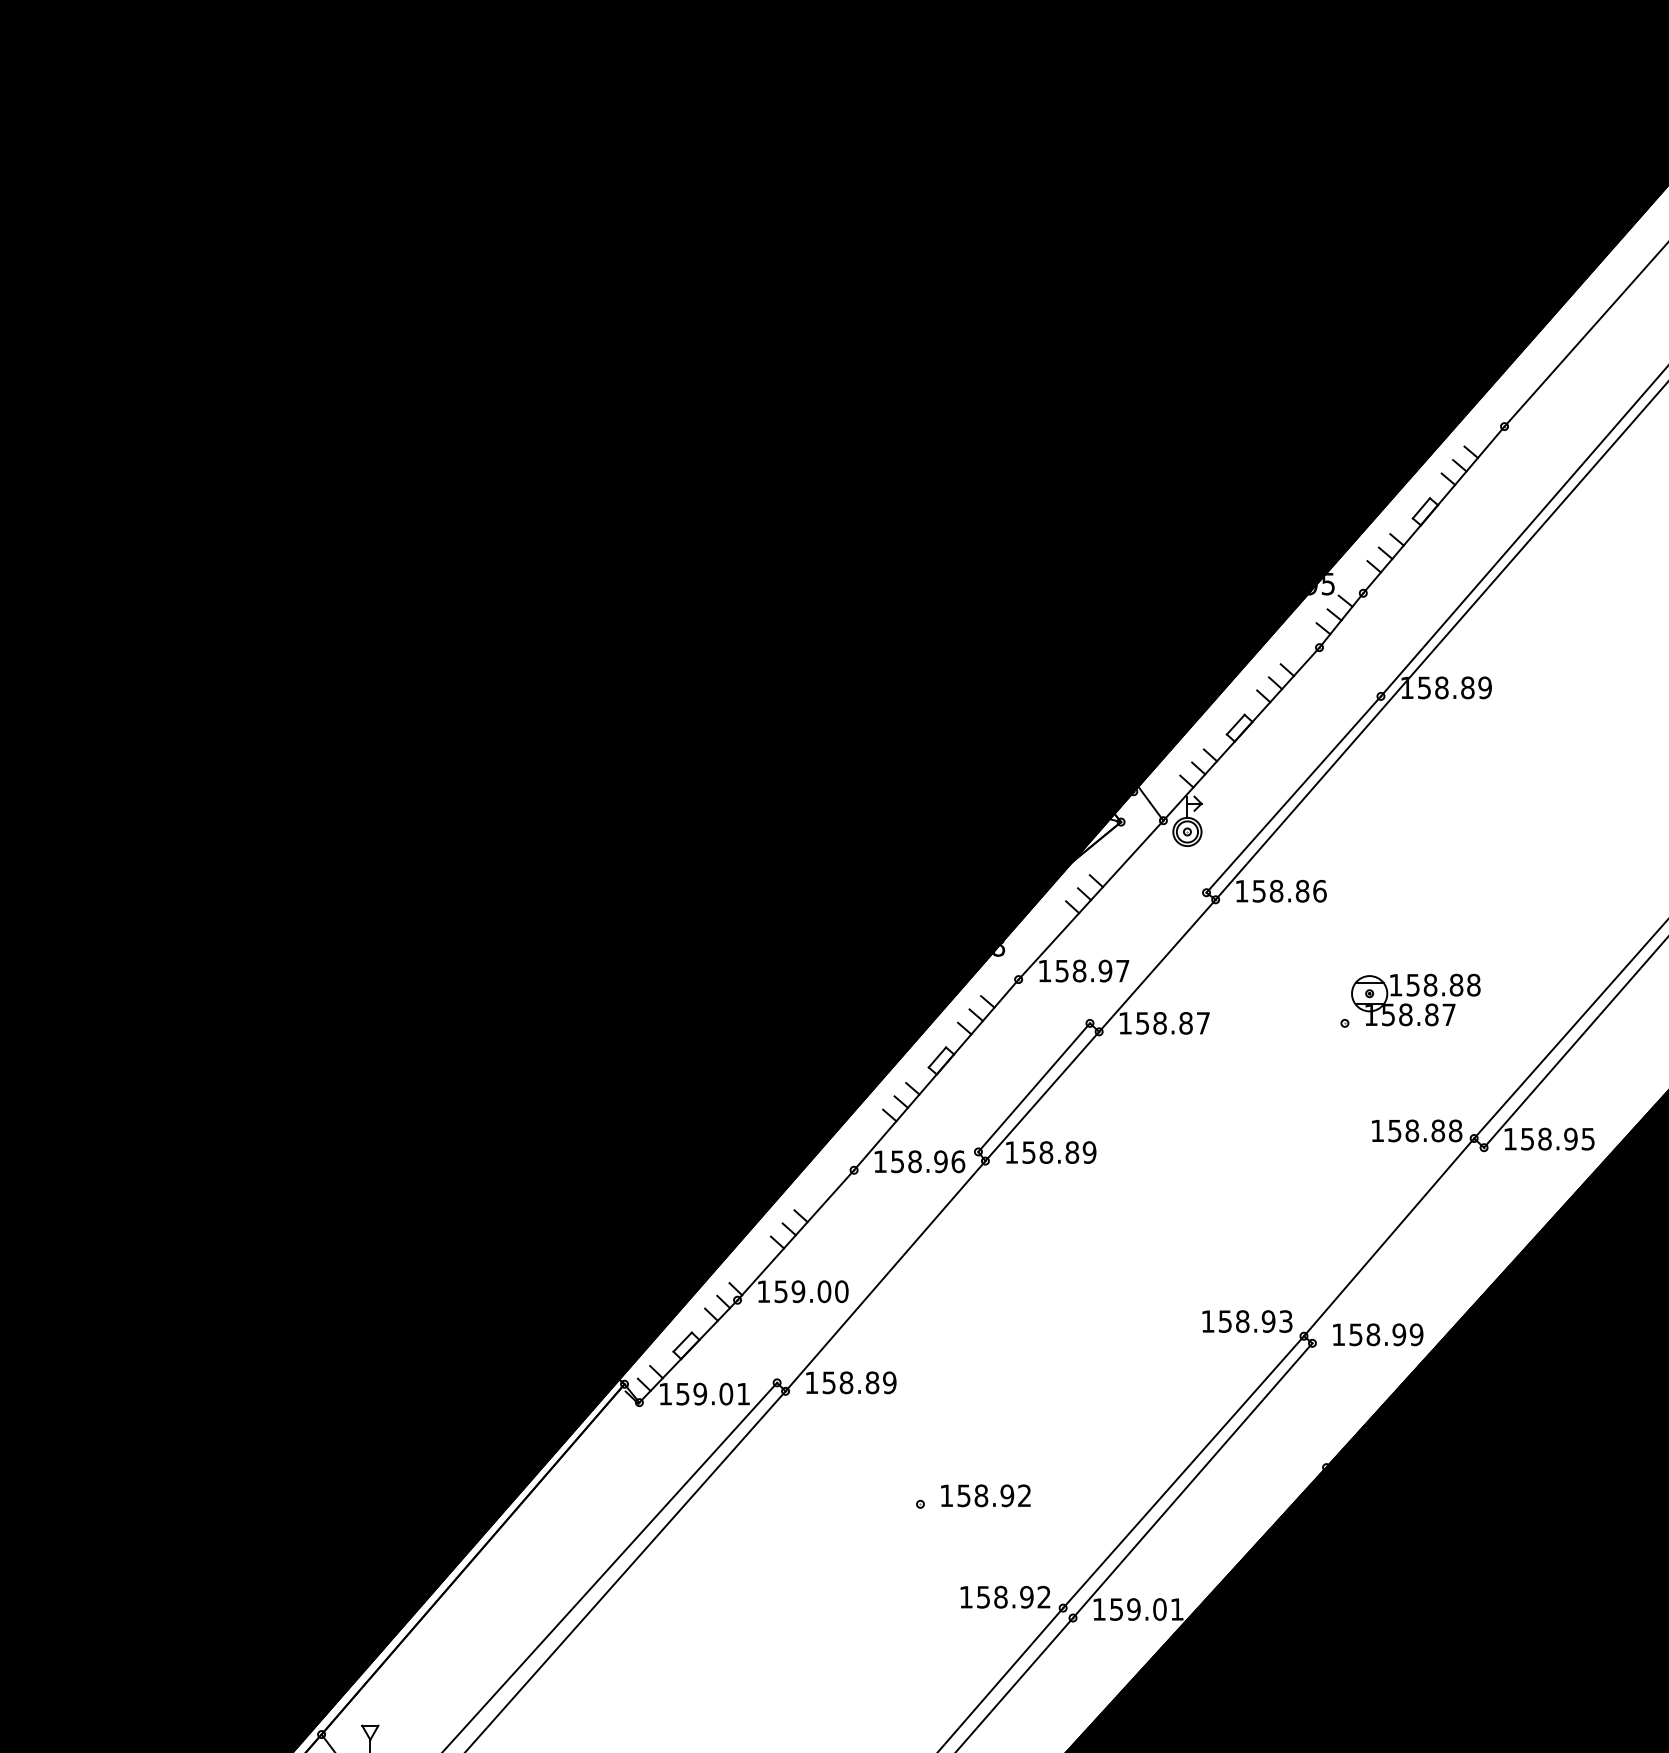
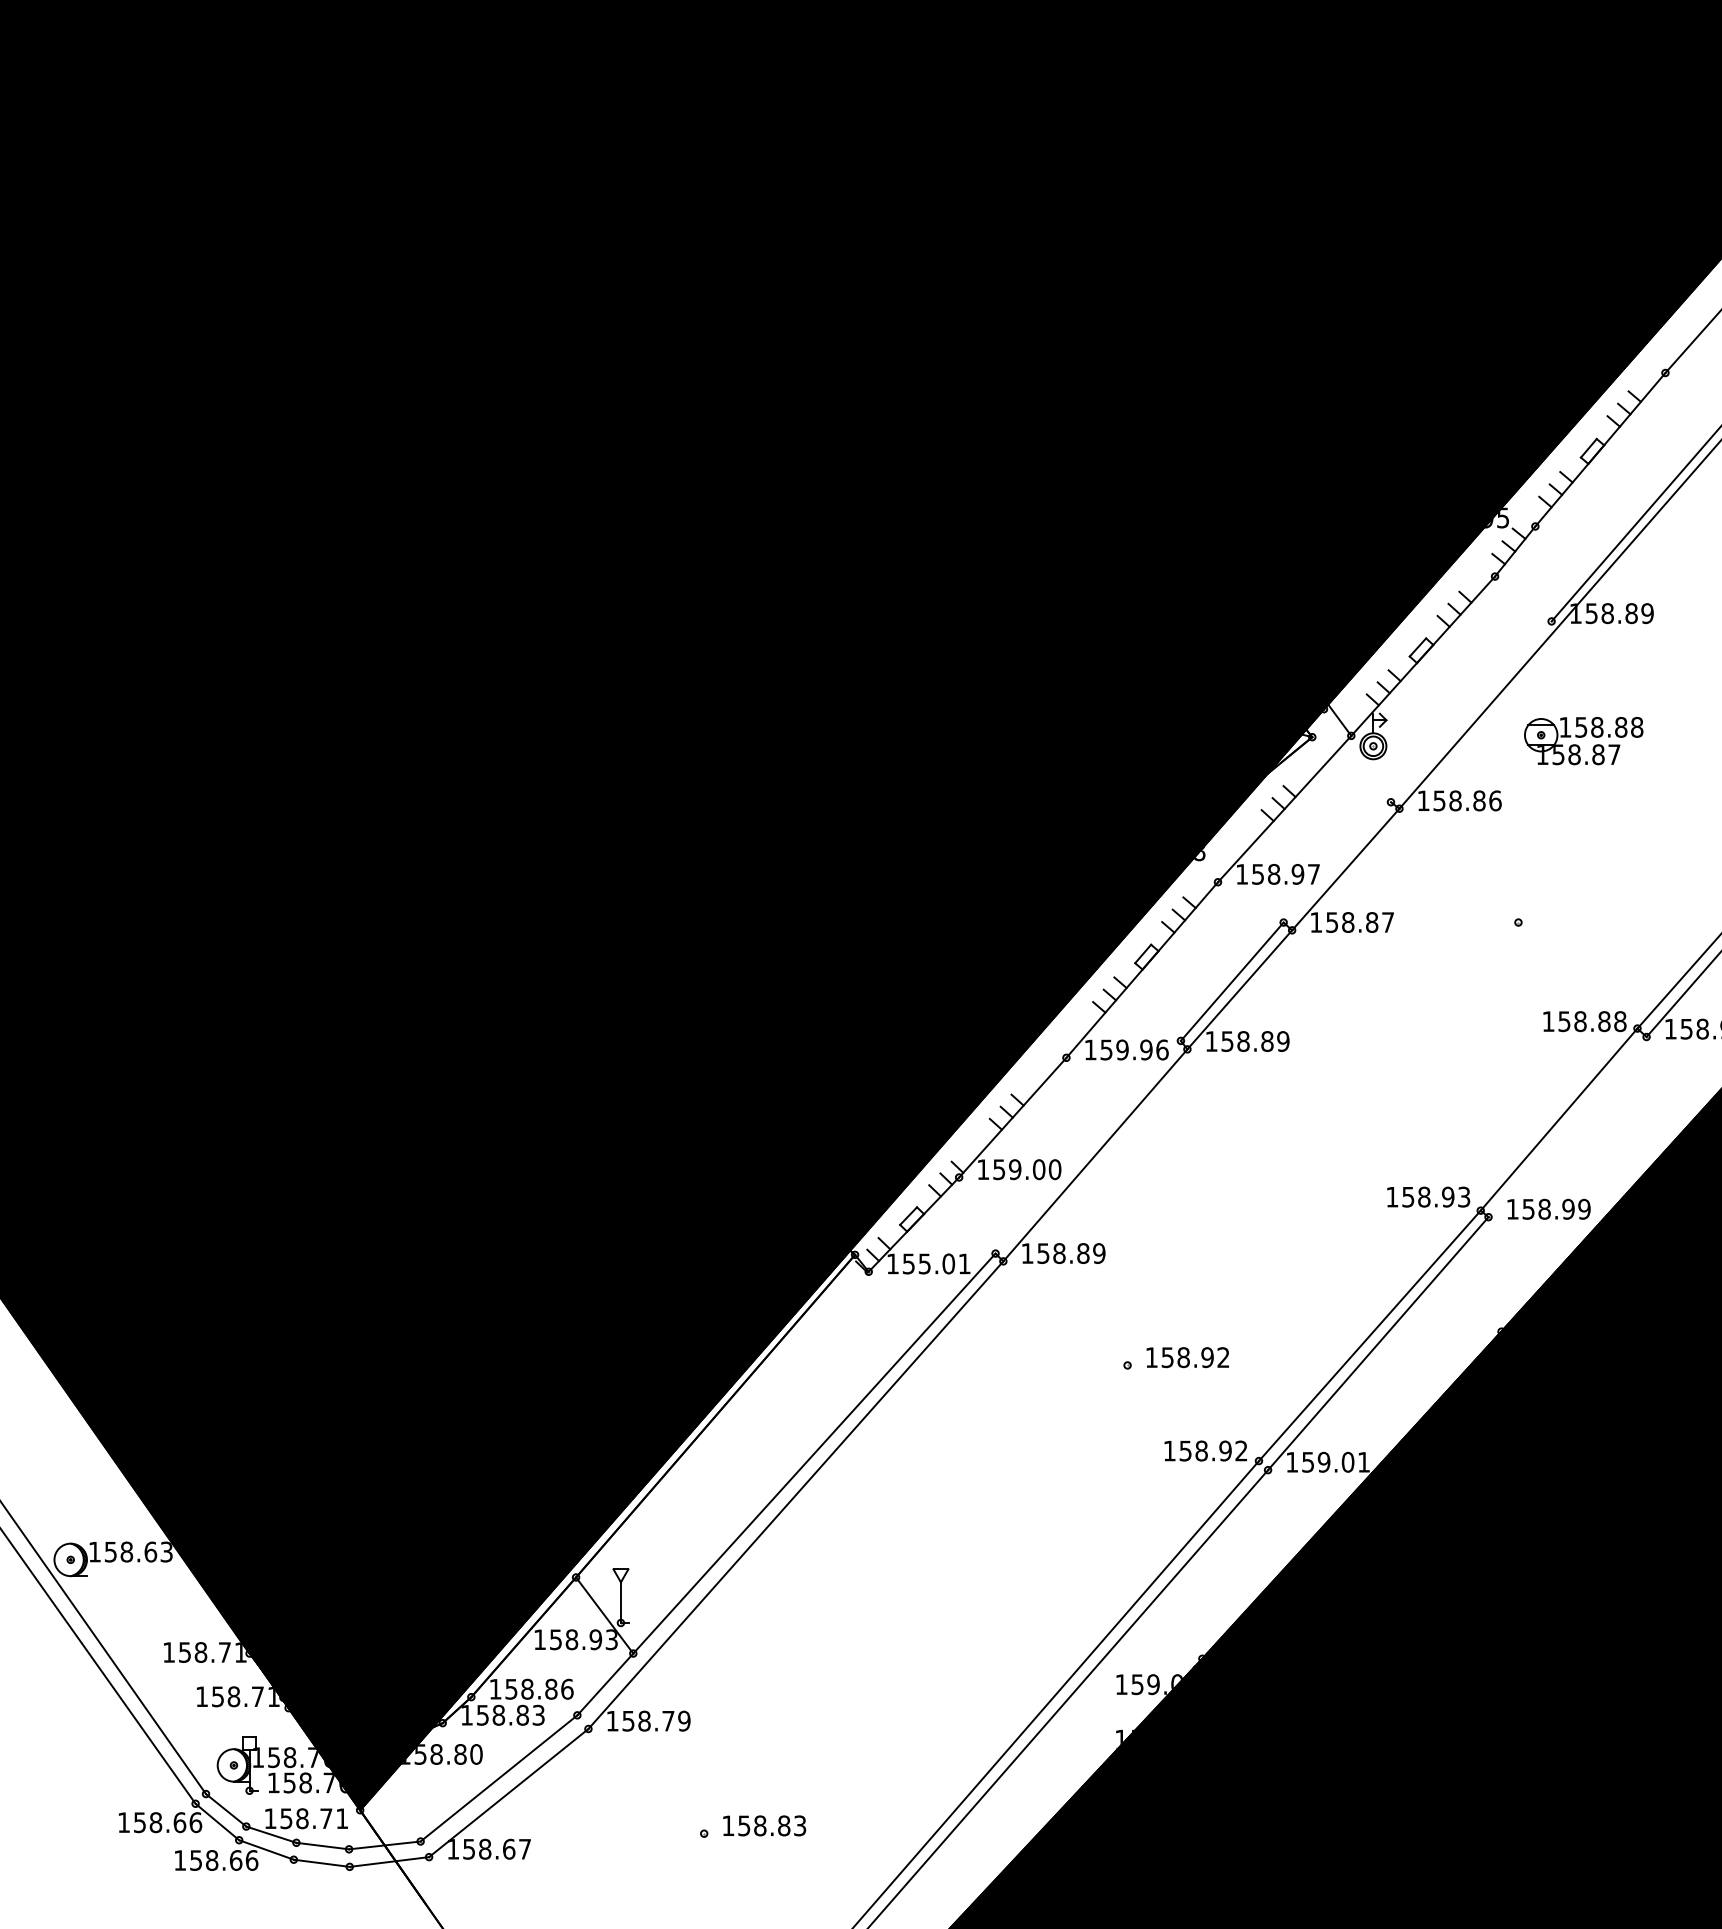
line: (1292, 794) -> (1470, 711), removed
part: (1415, 1000) -> (1583, 741), moved
text: (914, 1161) -> (1122, 1049), 158.96 -> 159.96
text: (699, 1393) -> (924, 1263), 159.01 -> 155.01

